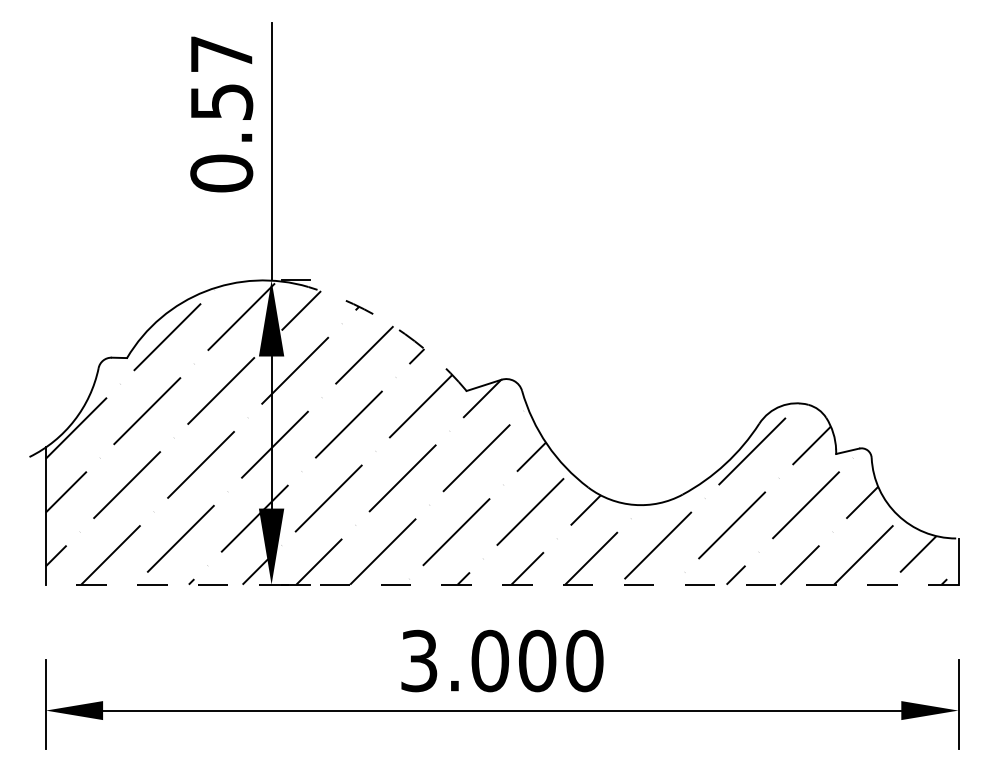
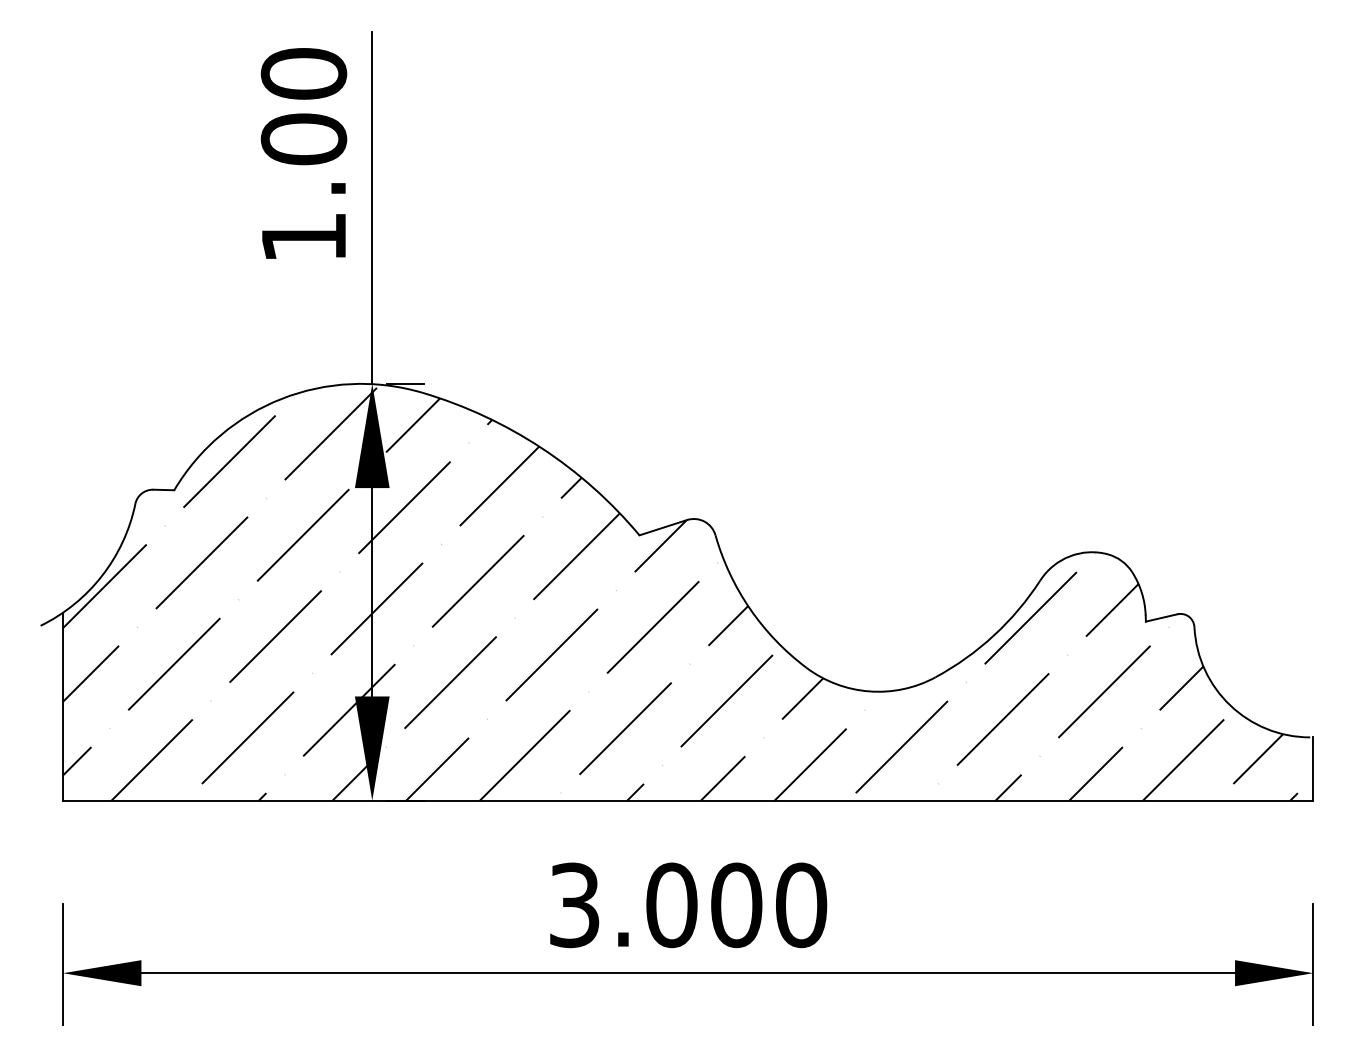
text: (221, 113) -> (303, 155), 0.57 -> 1.00
arc: (395, 327) -> (541, 448), dashed -> solid
line: (501, 584) -> (687, 800), dashed -> solid

